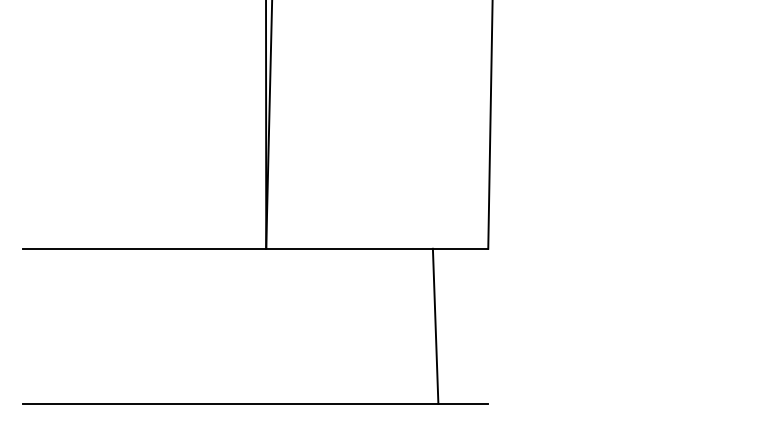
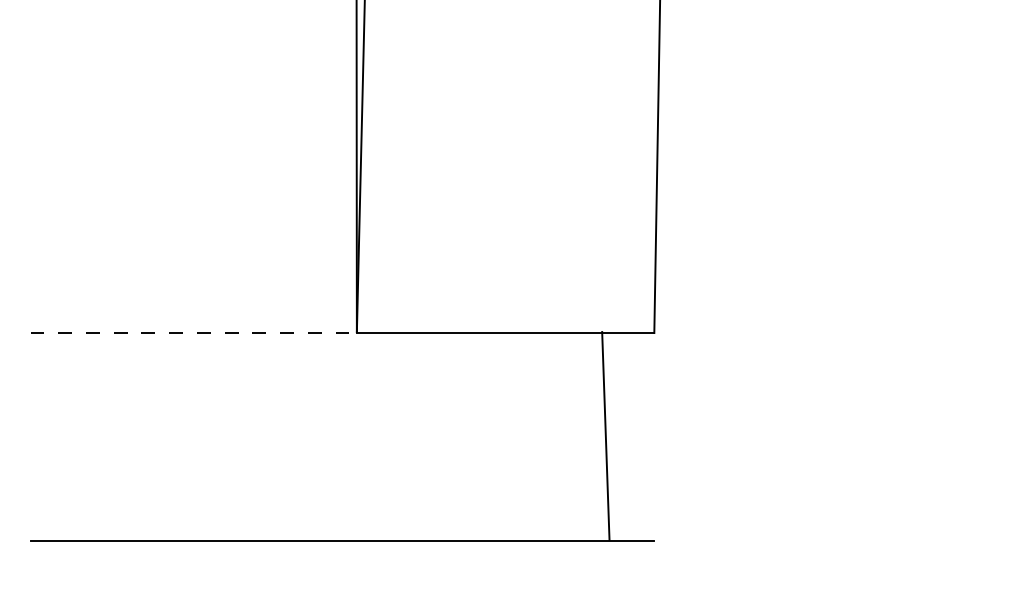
line: (145, 249) -> (194, 333), solid -> dashed
line: (435, 326) -> (605, 435), moved

